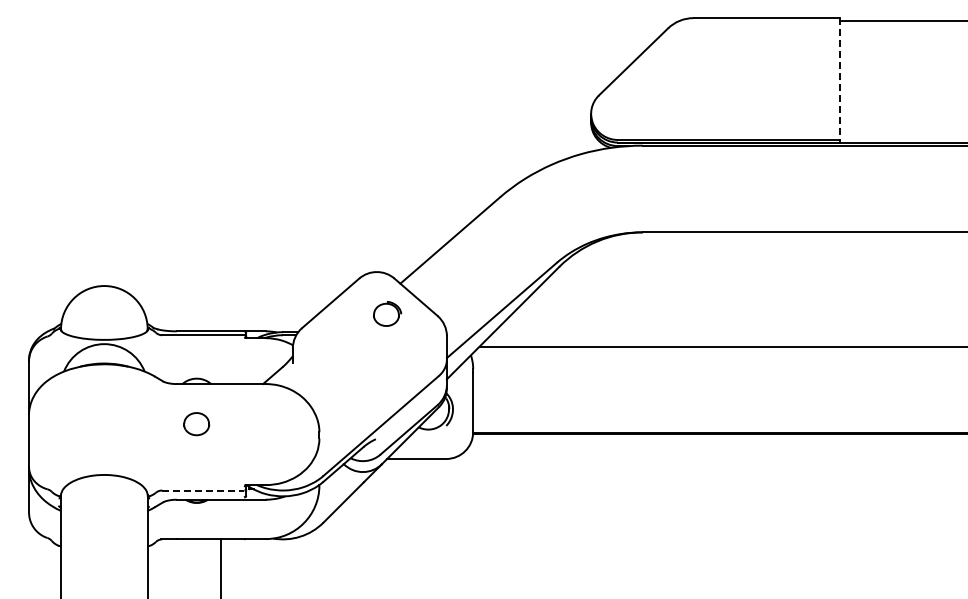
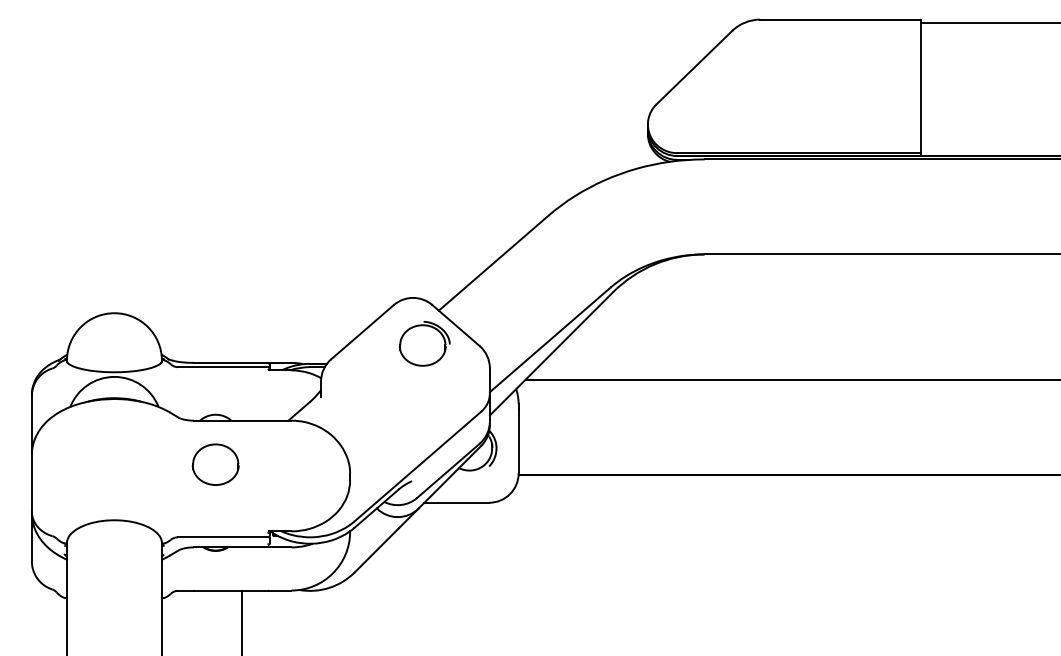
line: (840, 79) -> (921, 86), dashed -> solid
part: (387, 313) -> (424, 343), size x1.67
part: (196, 423) -> (215, 463), size x1.67
line: (203, 490) -> (223, 537), dashed -> solid

